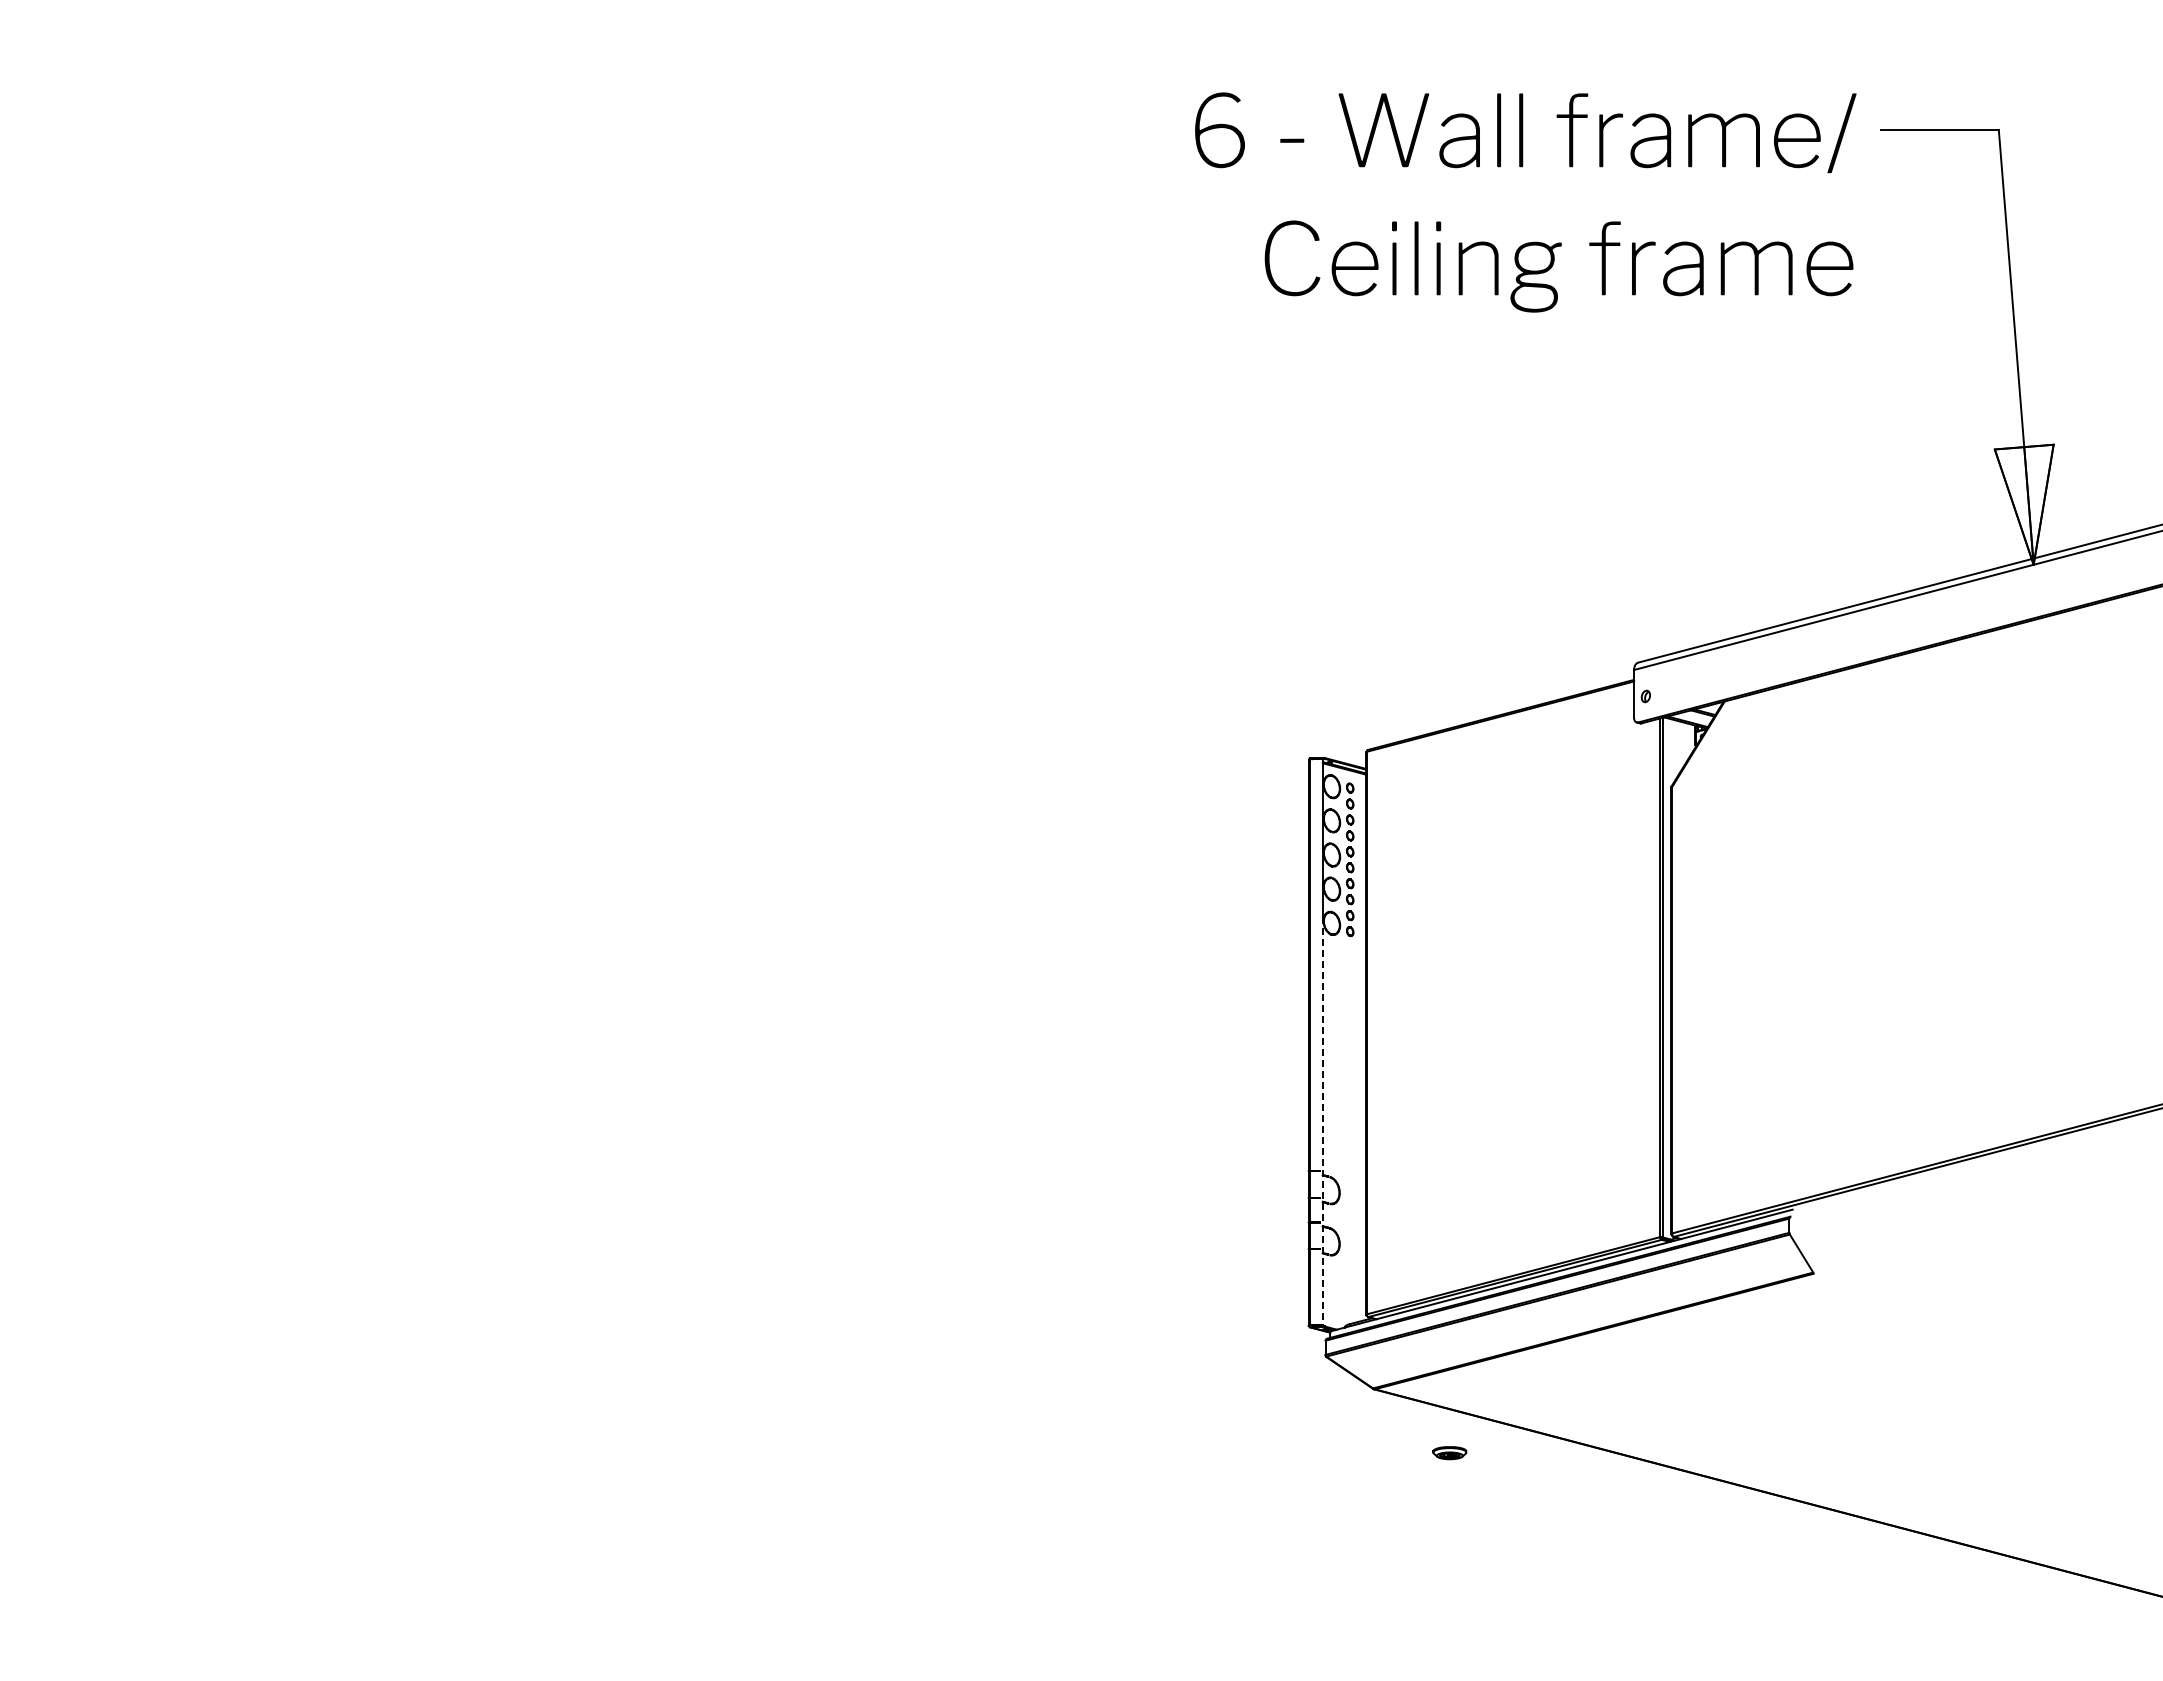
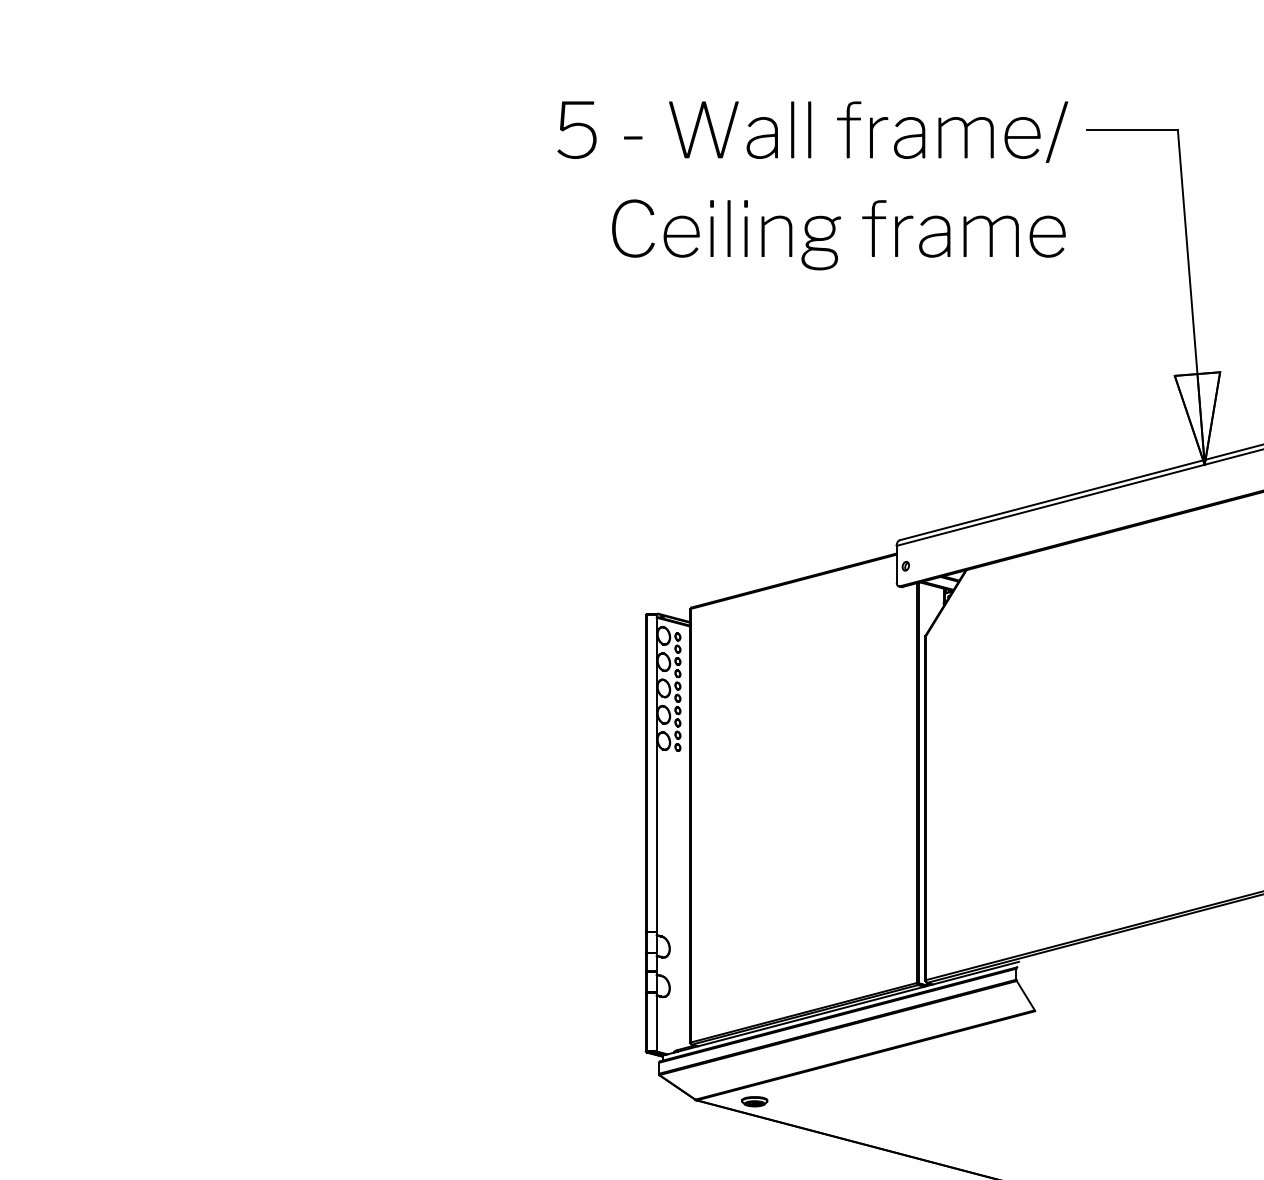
text: (1218, 130) -> (576, 130), 6 -> 5
line: (1322, 1121) -> (656, 893), dashed -> solid
part: (1449, 1453) -> (754, 1102), moved

